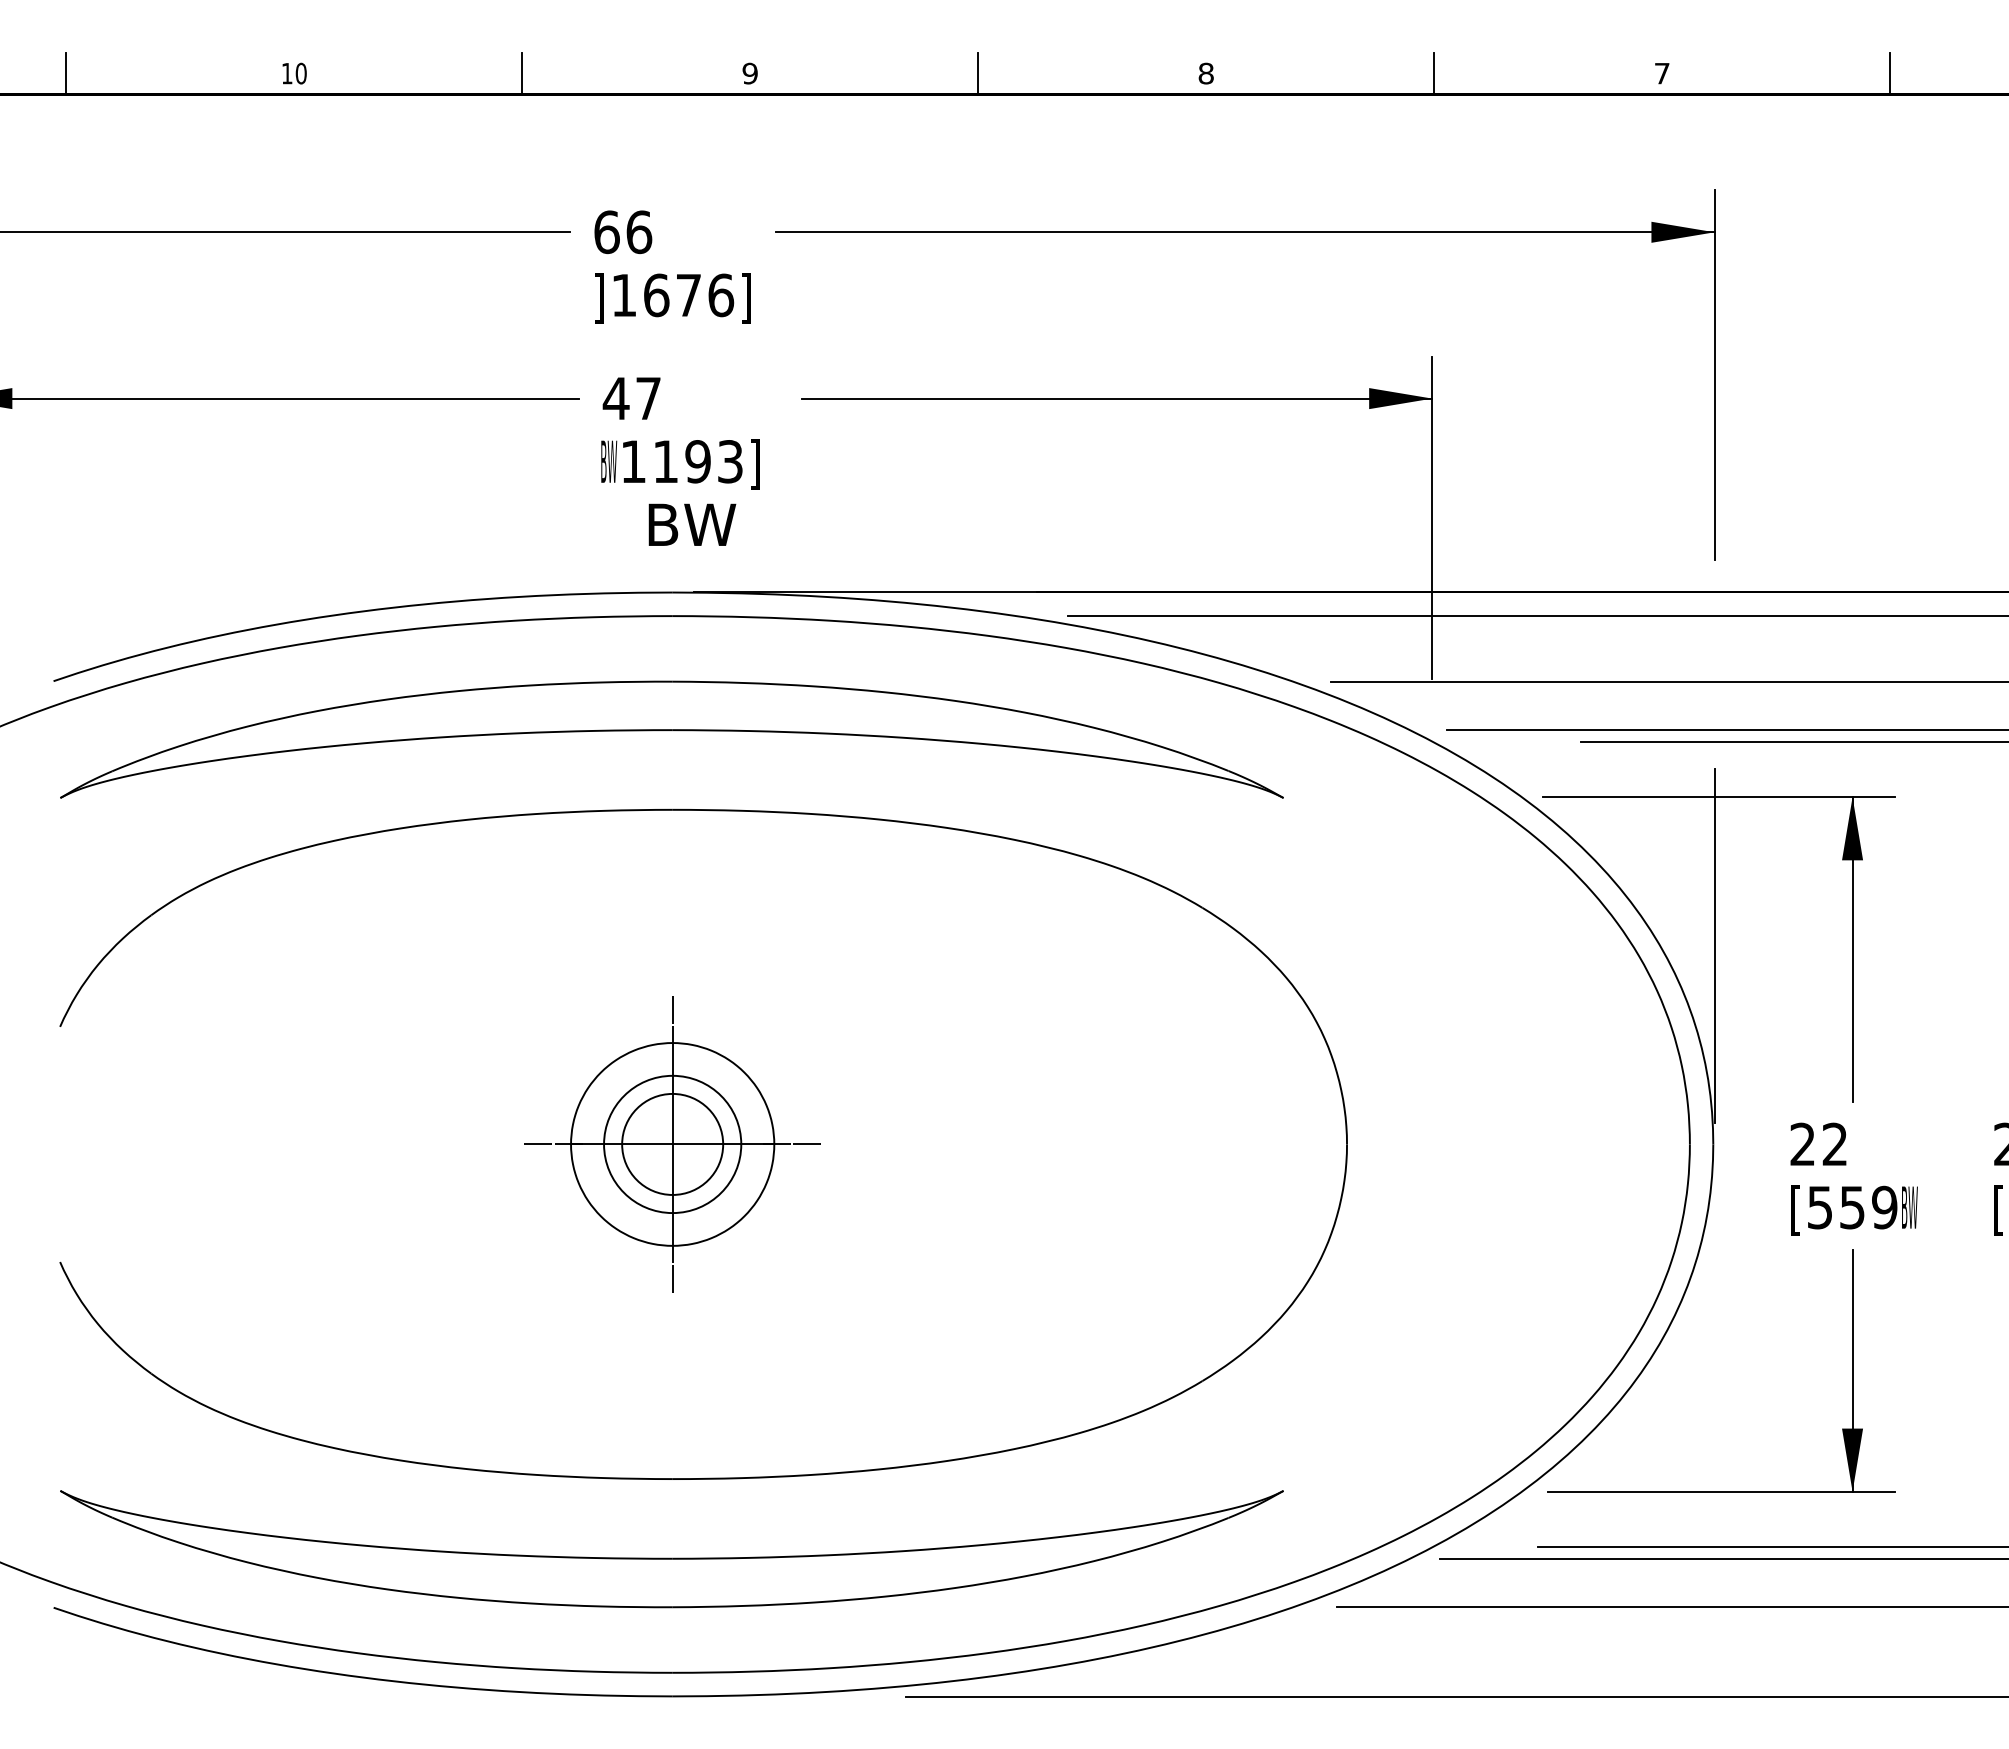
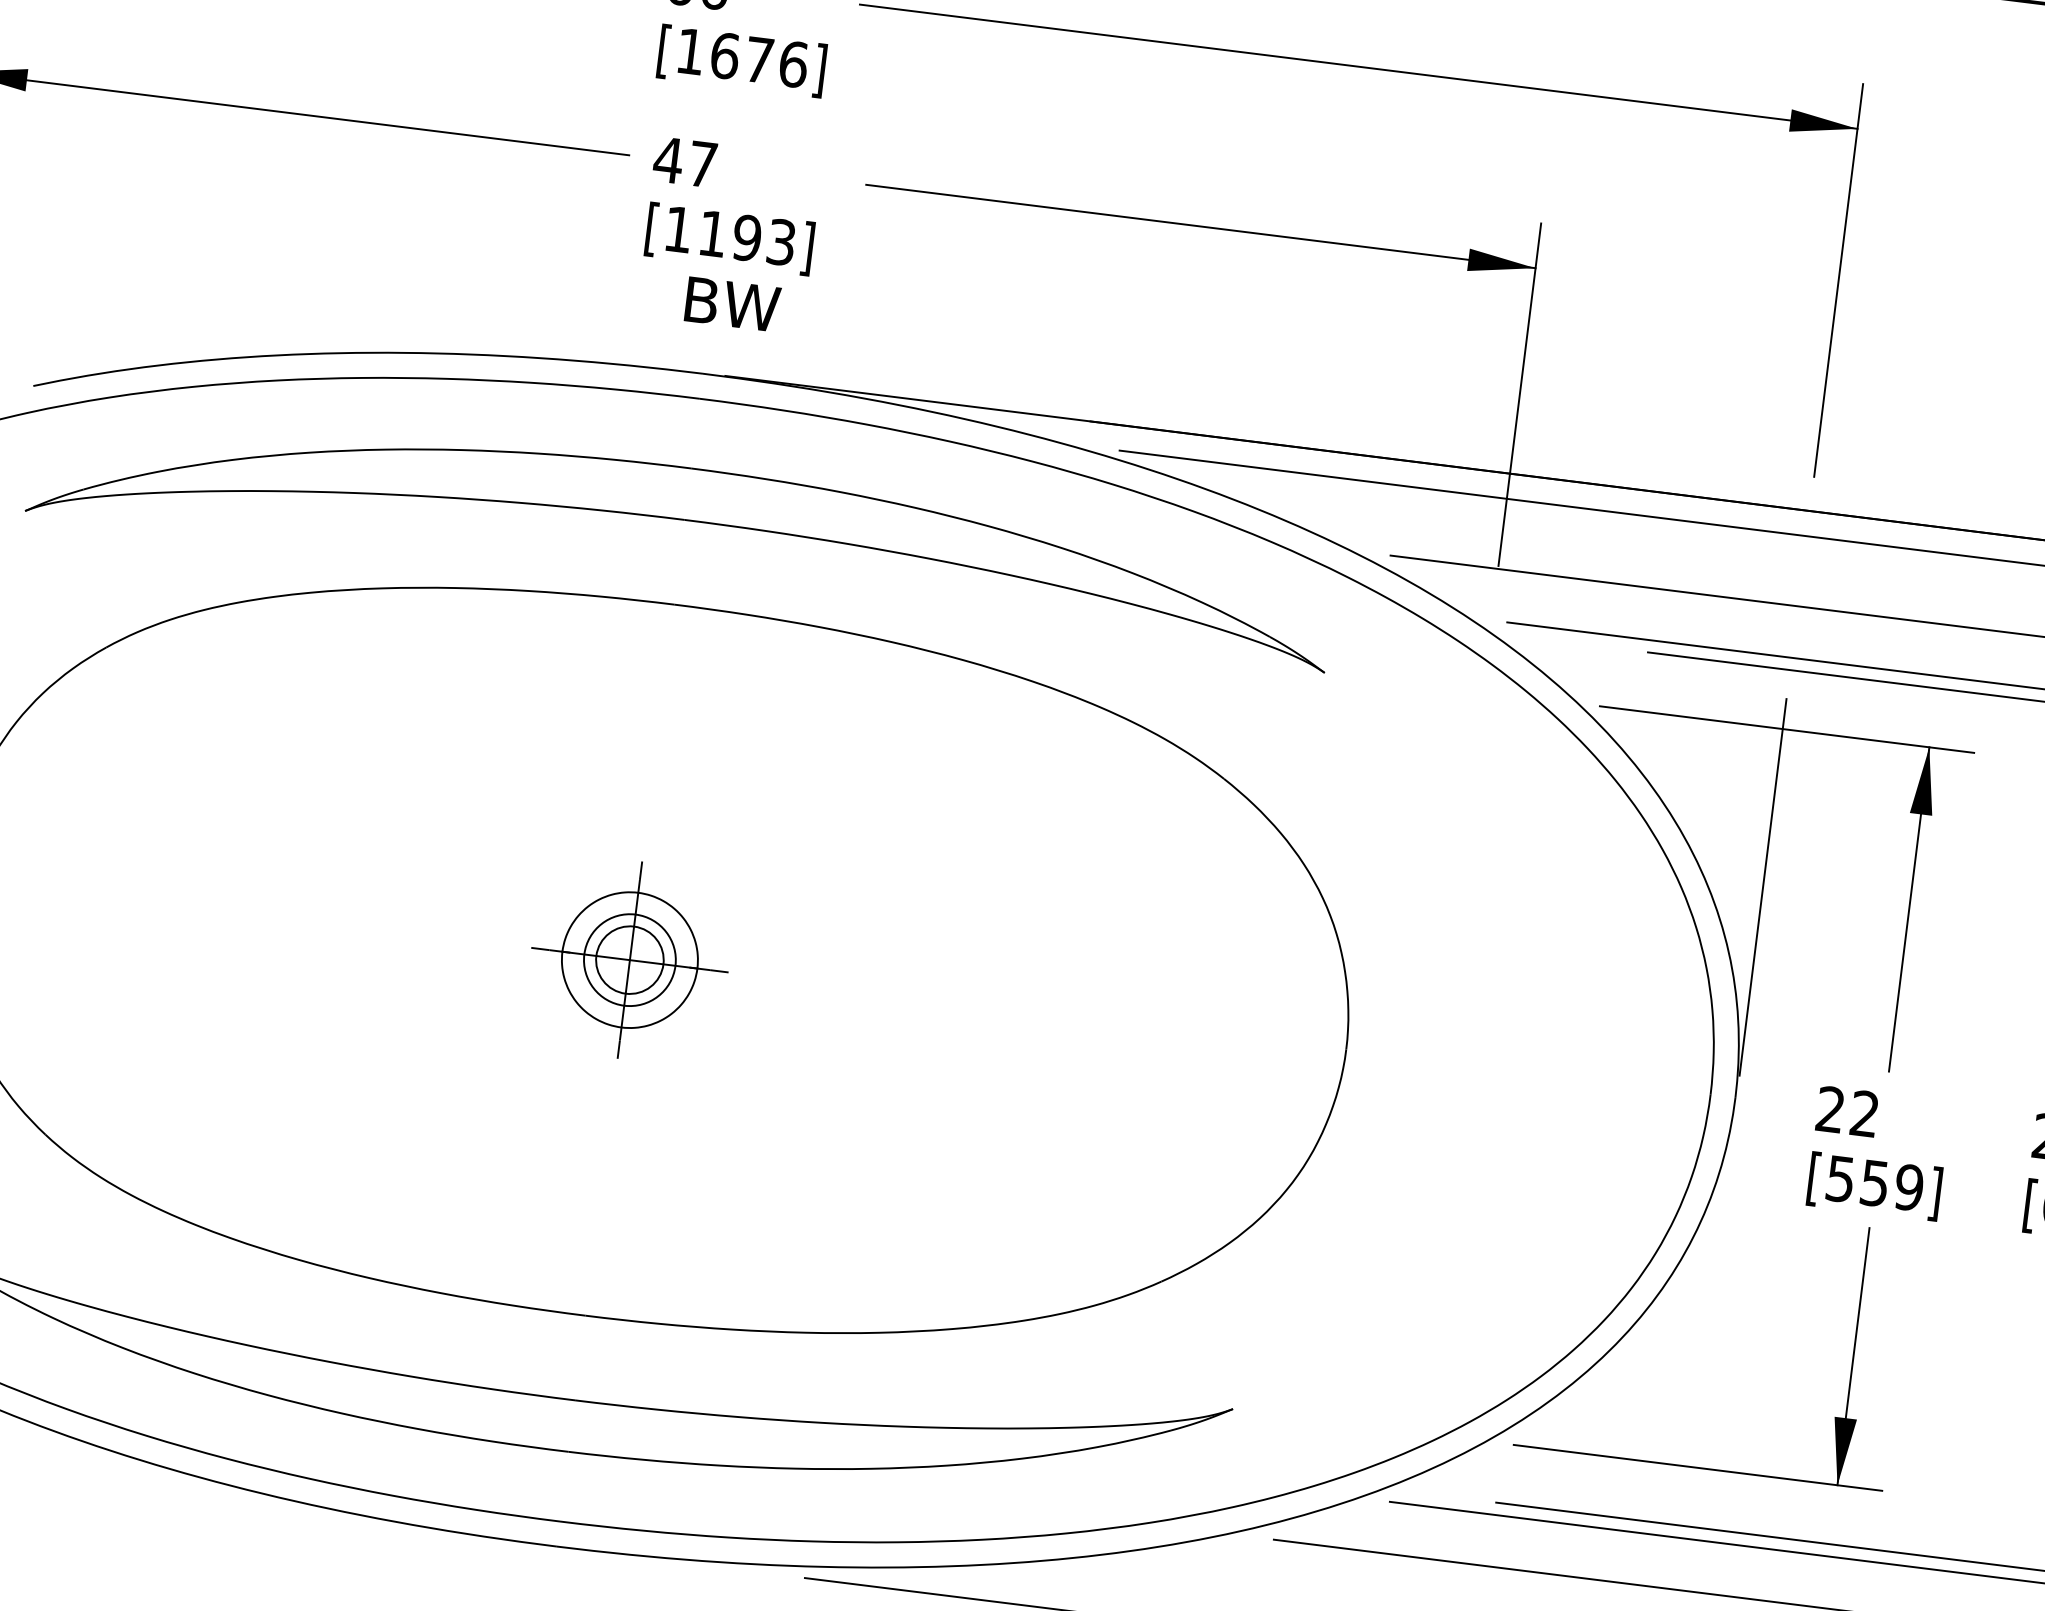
text: (599, 298) -> (664, 51), ] -> [
text: (609, 464) -> (652, 229), BW -> [
part: (672, 1144) -> (629, 960), size x0.62
text: (1909, 1210) -> (1935, 1193), BW -> ]

